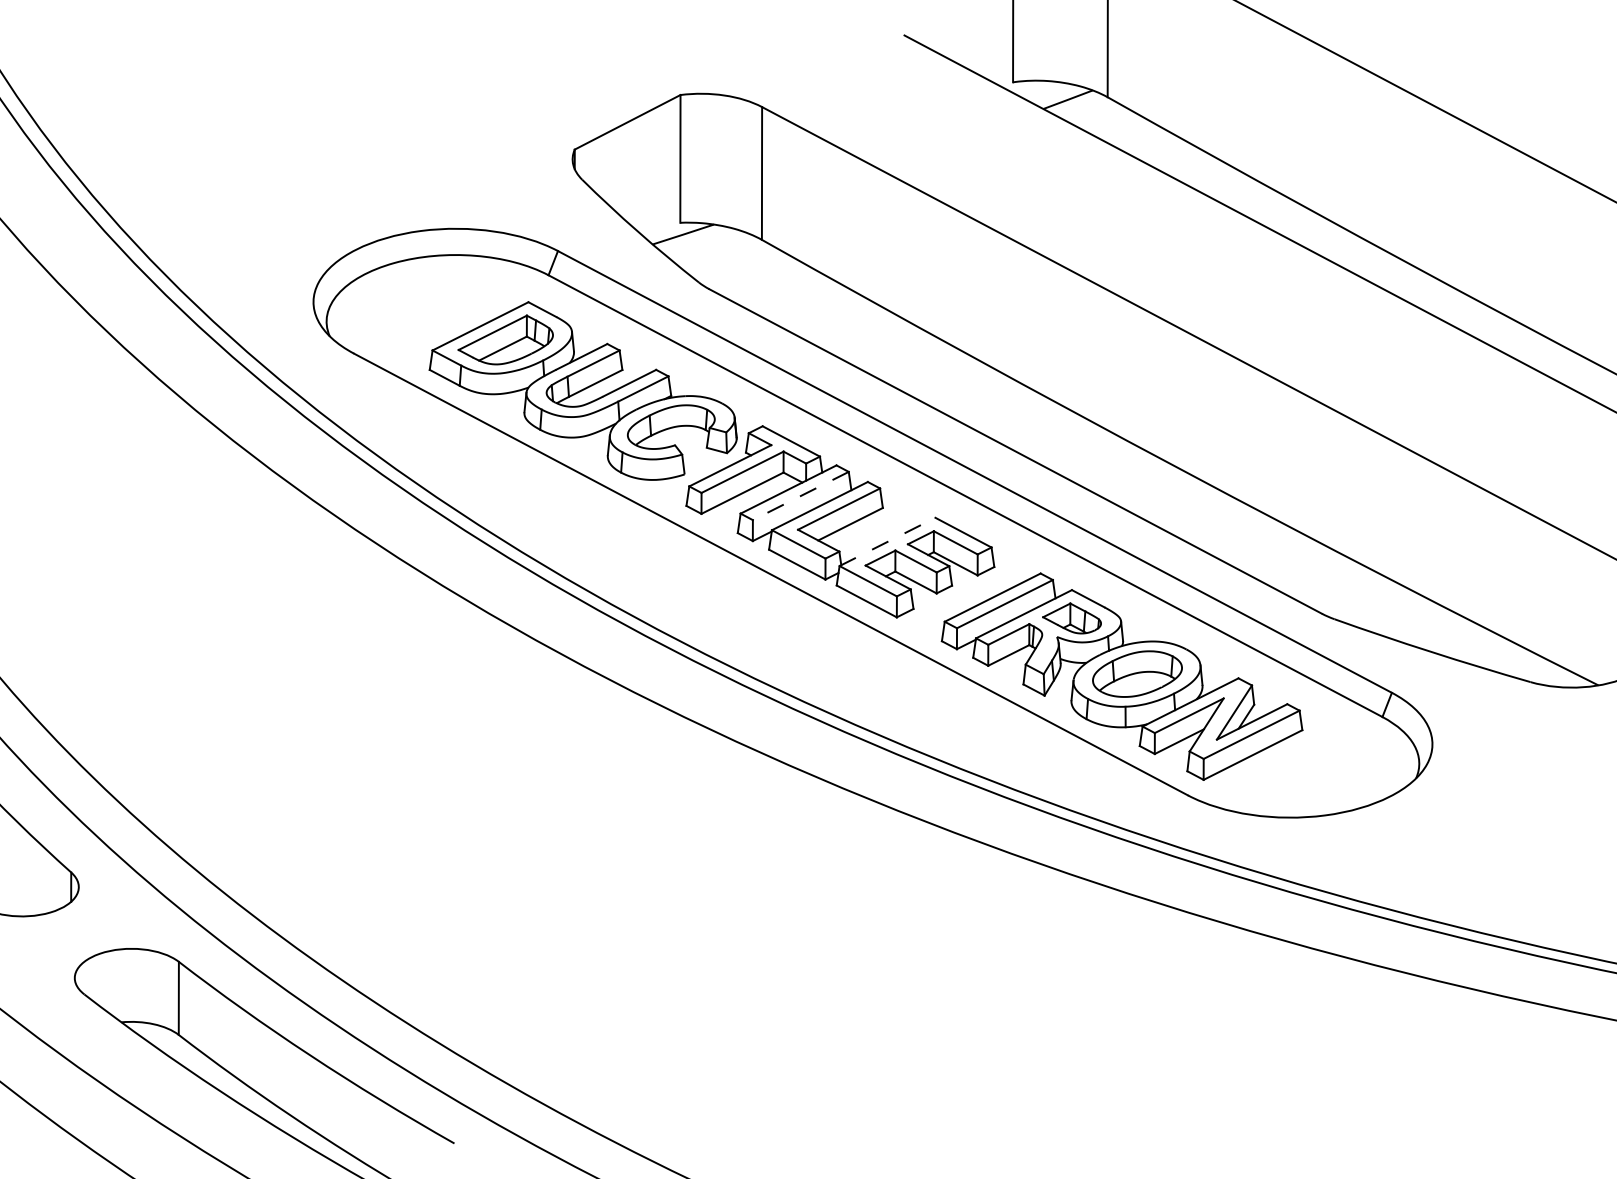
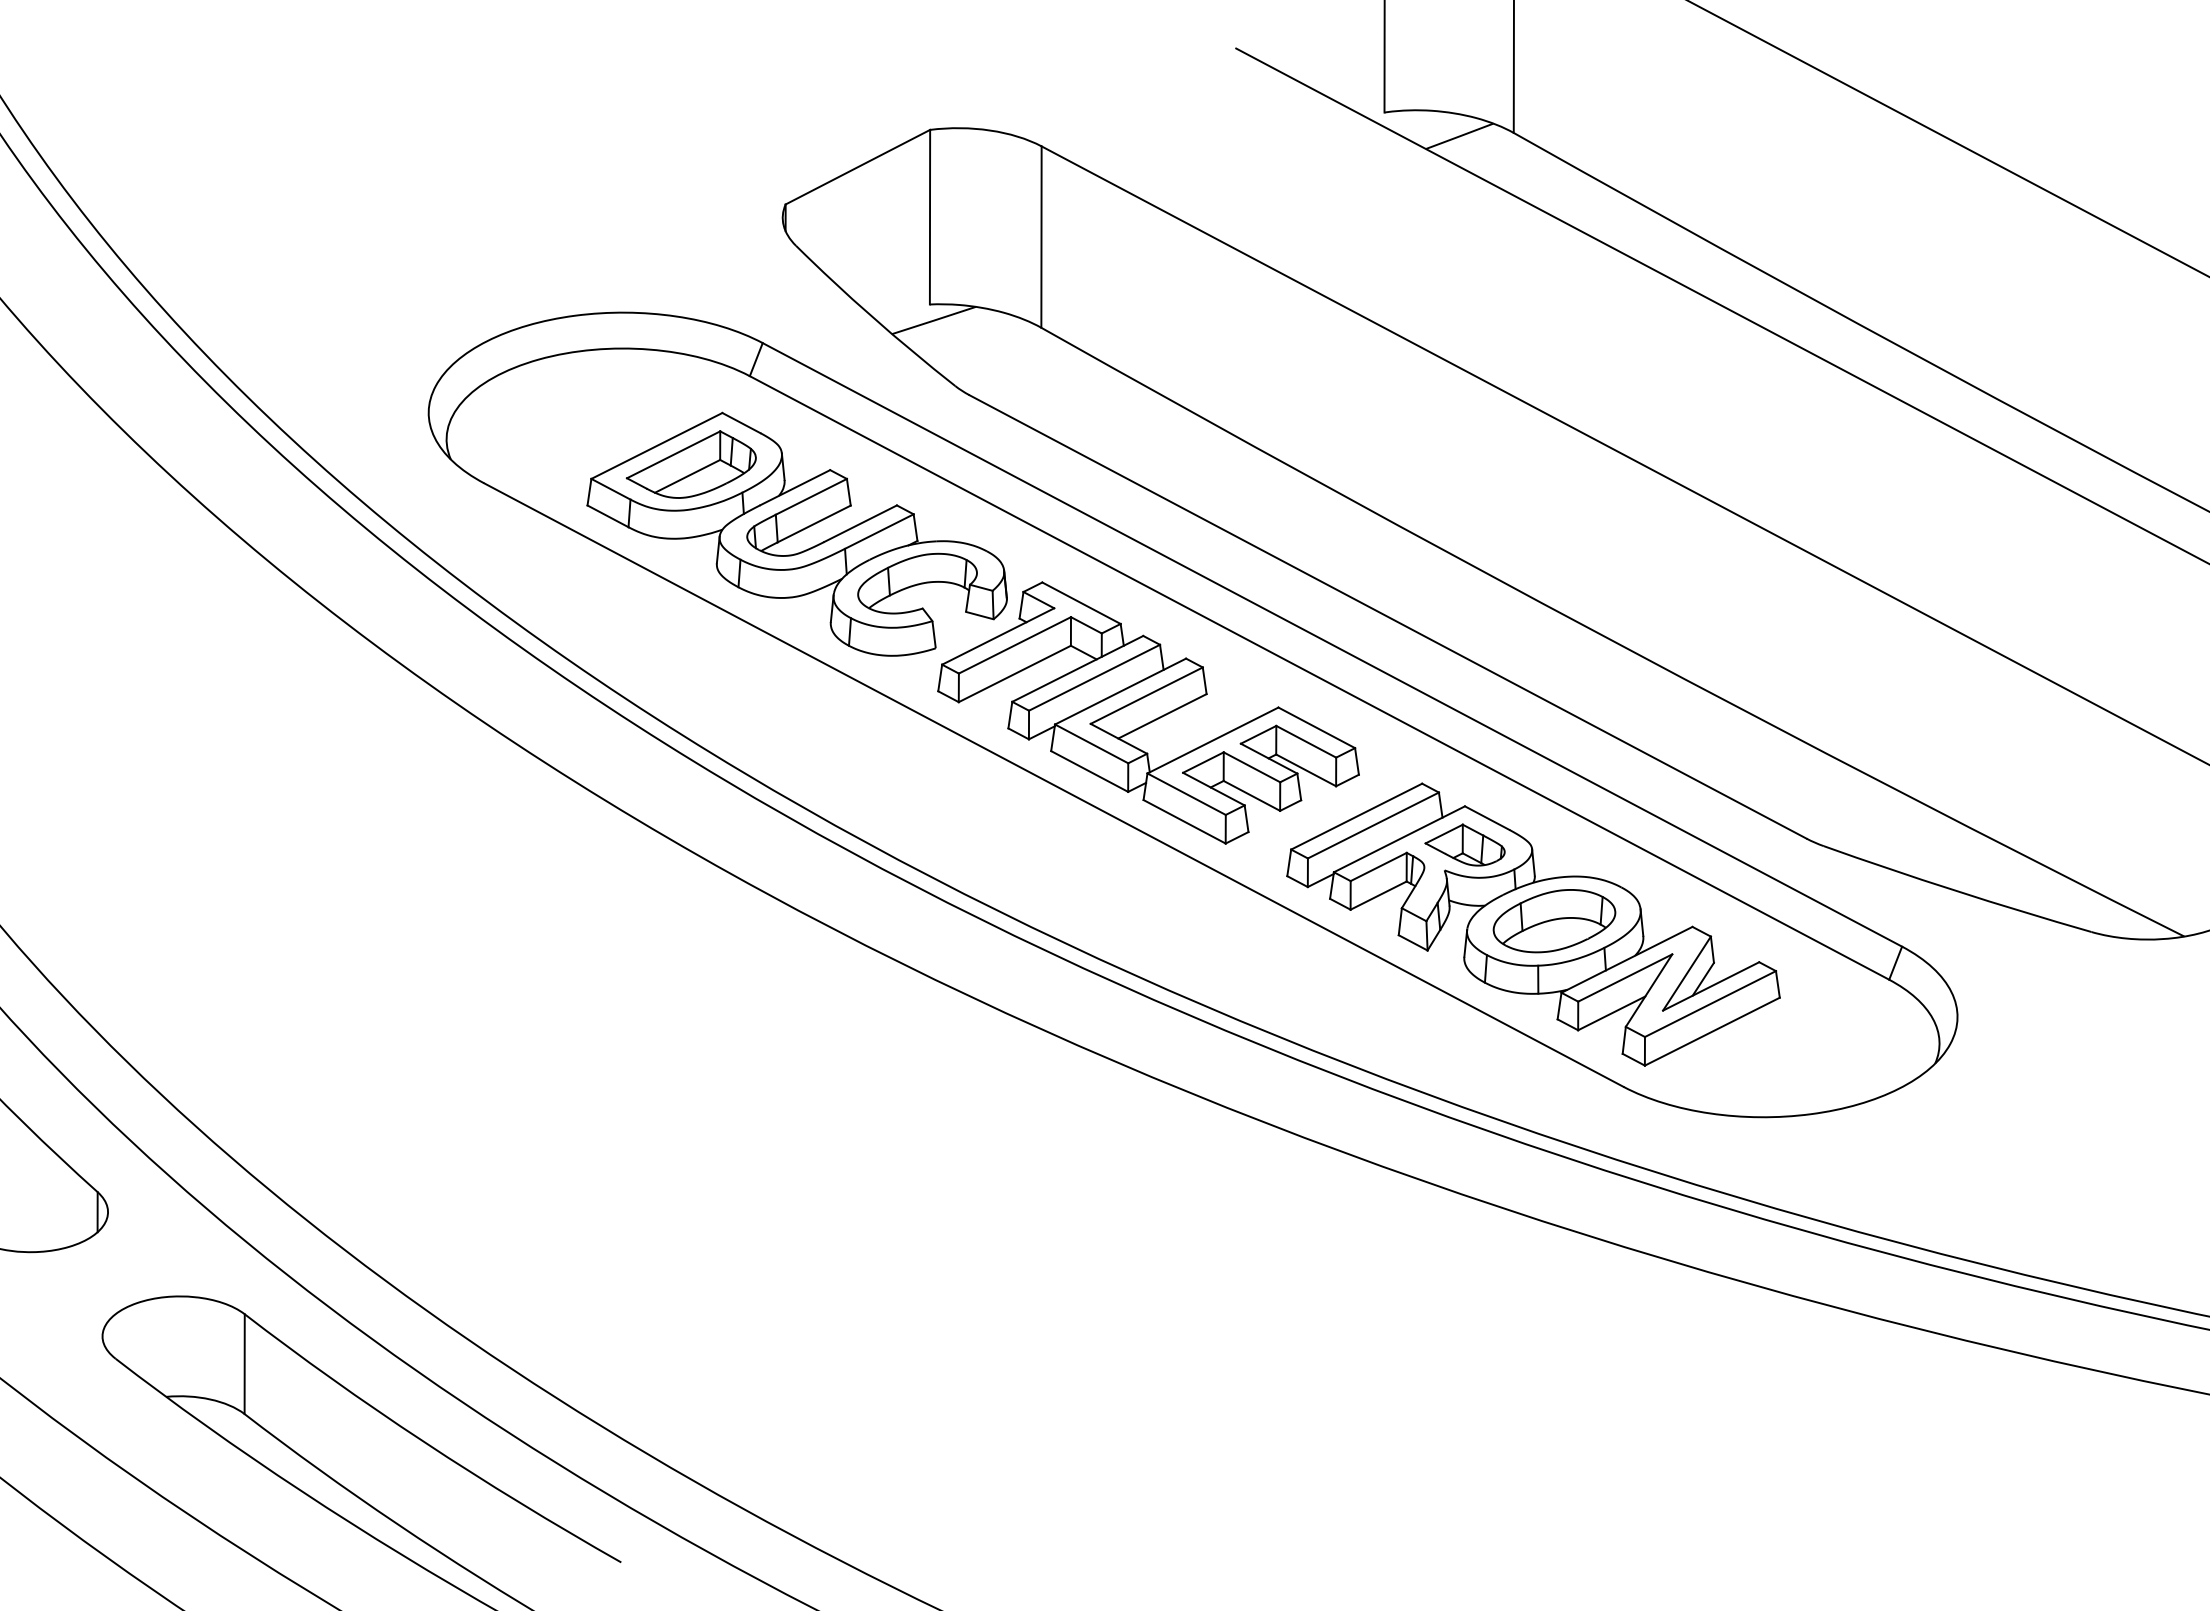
line: (800, 496) -> (1094, 678), dashed -> solid
line: (887, 541) -> (1213, 740), dashed -> solid

